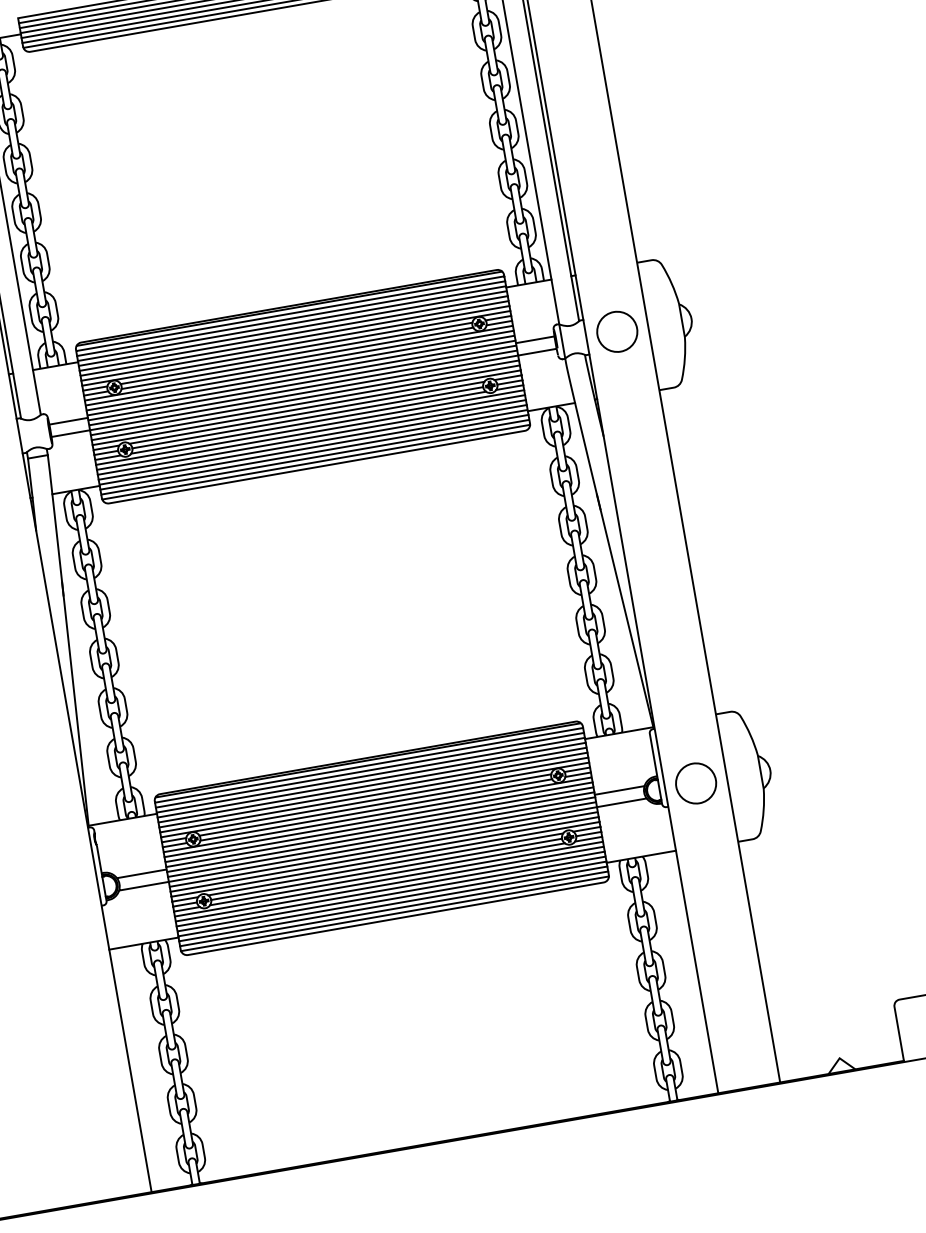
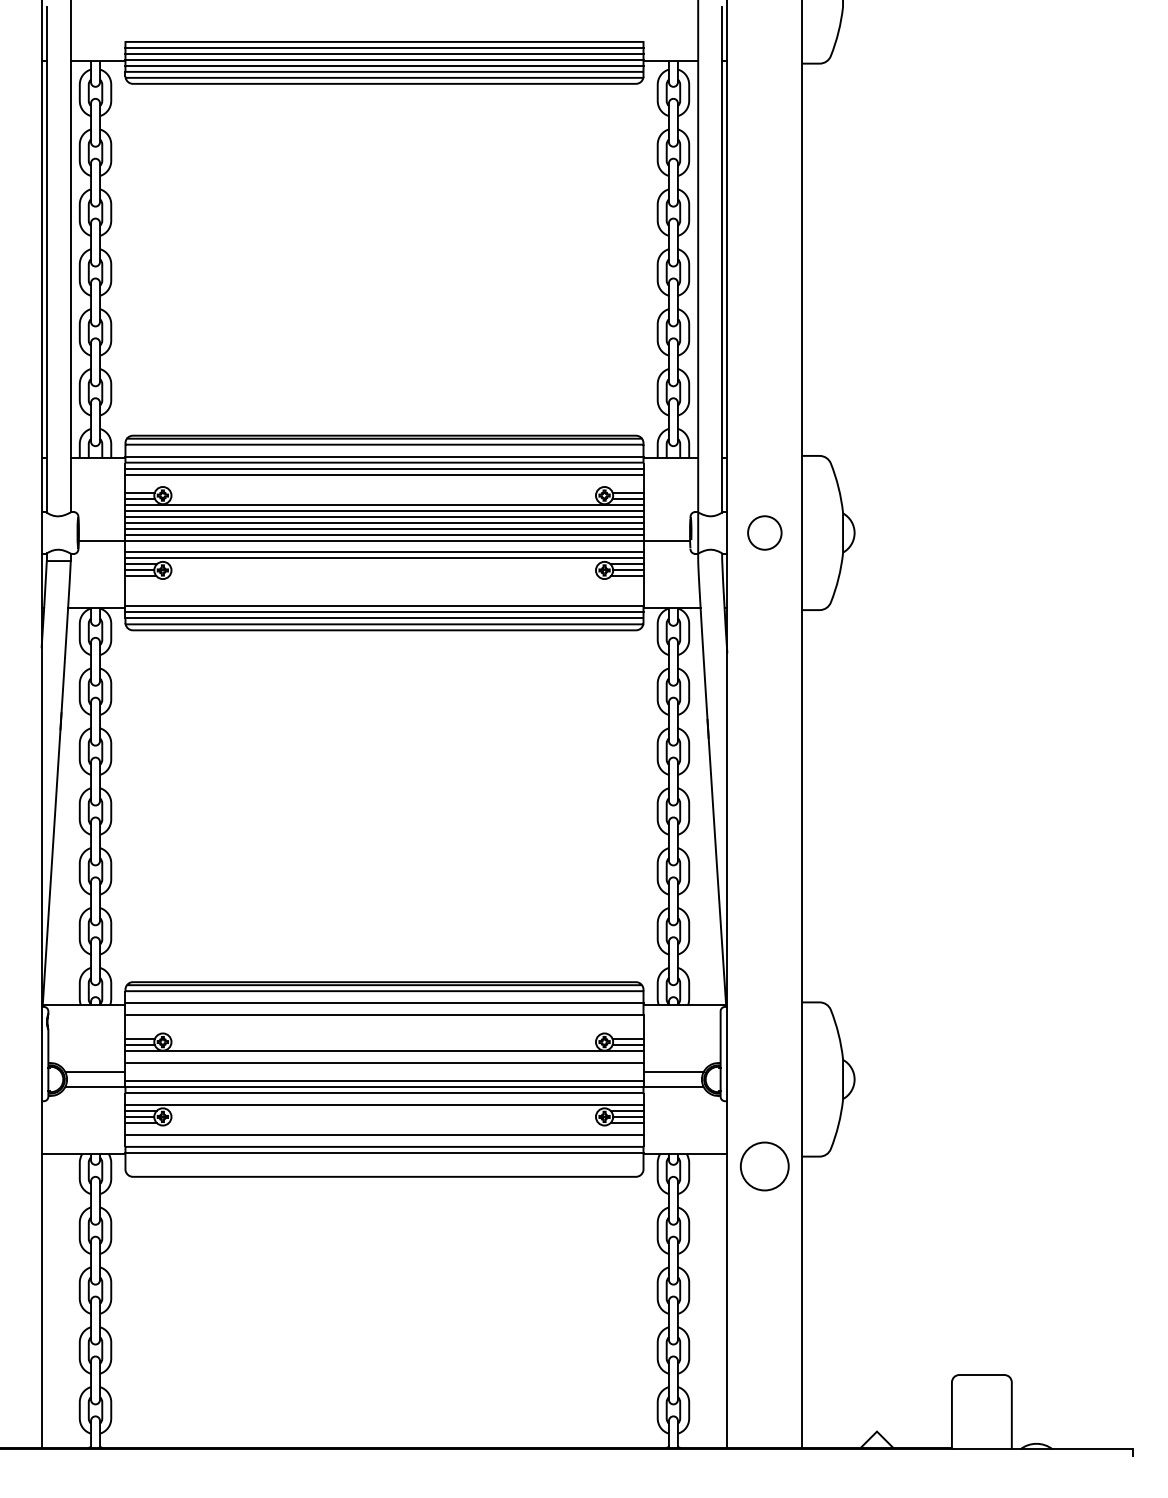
line: (291, 318) -> (384, 450), removed
circle: (616, 331) -> (764, 532), size x0.7
line: (534, 339) -> (666, 525), removed
line: (295, 343) -> (384, 480), removed
line: (296, 348) -> (384, 486), removed
line: (296, 353) -> (383, 492), removed
line: (297, 358) -> (383, 498), removed
line: (304, 397) -> (384, 546), removed
line: (306, 412) -> (383, 564), removed
line: (307, 417) -> (383, 570), removed
line: (68, 421) -> (101, 525), removed
line: (308, 422) -> (383, 576), removed
line: (310, 427) -> (384, 582), removed
line: (311, 432) -> (384, 588), removed
line: (311, 437) -> (384, 594), removed
line: (312, 442) -> (384, 600), removed
line: (370, 770) -> (384, 997), removed
line: (371, 780) -> (384, 1009), removed
circle: (695, 783) -> (764, 1166), moved
line: (373, 790) -> (384, 1021), removed
line: (374, 795) -> (384, 1027), removed
line: (375, 800) -> (384, 1033), removed
line: (375, 805) -> (383, 1039), removed
line: (376, 810) -> (383, 1045), removed
line: (378, 820) -> (384, 1057), removed
line: (380, 830) -> (384, 1069), removed
line: (381, 835) -> (384, 1075), removed
line: (384, 854) -> (384, 1098), removed
line: (385, 864) -> (383, 1110), removed
line: (386, 869) -> (383, 1116), removed
line: (387, 874) -> (383, 1122), removed
line: (388, 878) -> (384, 1128), removed
line: (390, 888) -> (384, 1140), removed
line: (393, 903) -> (384, 1158), removed
line: (394, 908) -> (384, 1164), removed
line: (394, 913) -> (384, 1170), removed

